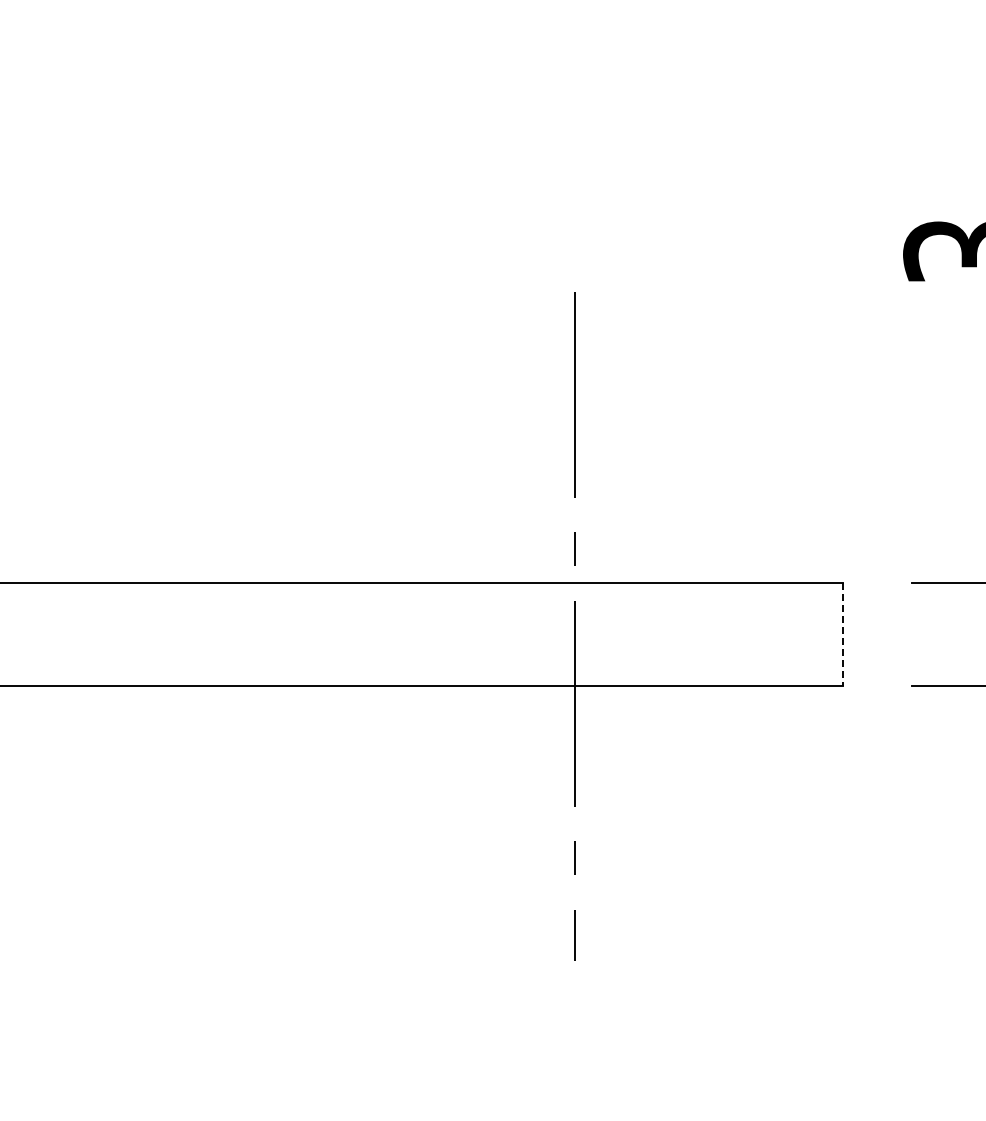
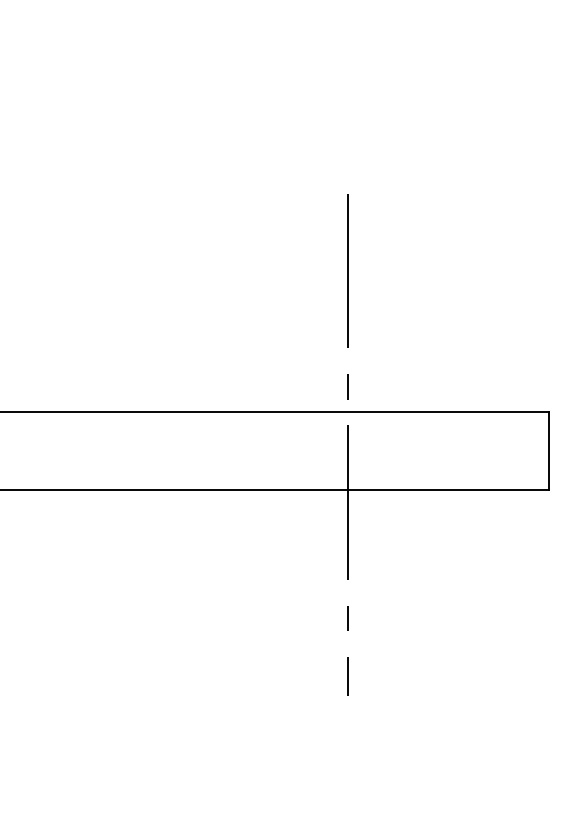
line: (843, 635) -> (549, 451), dashed -> solid

